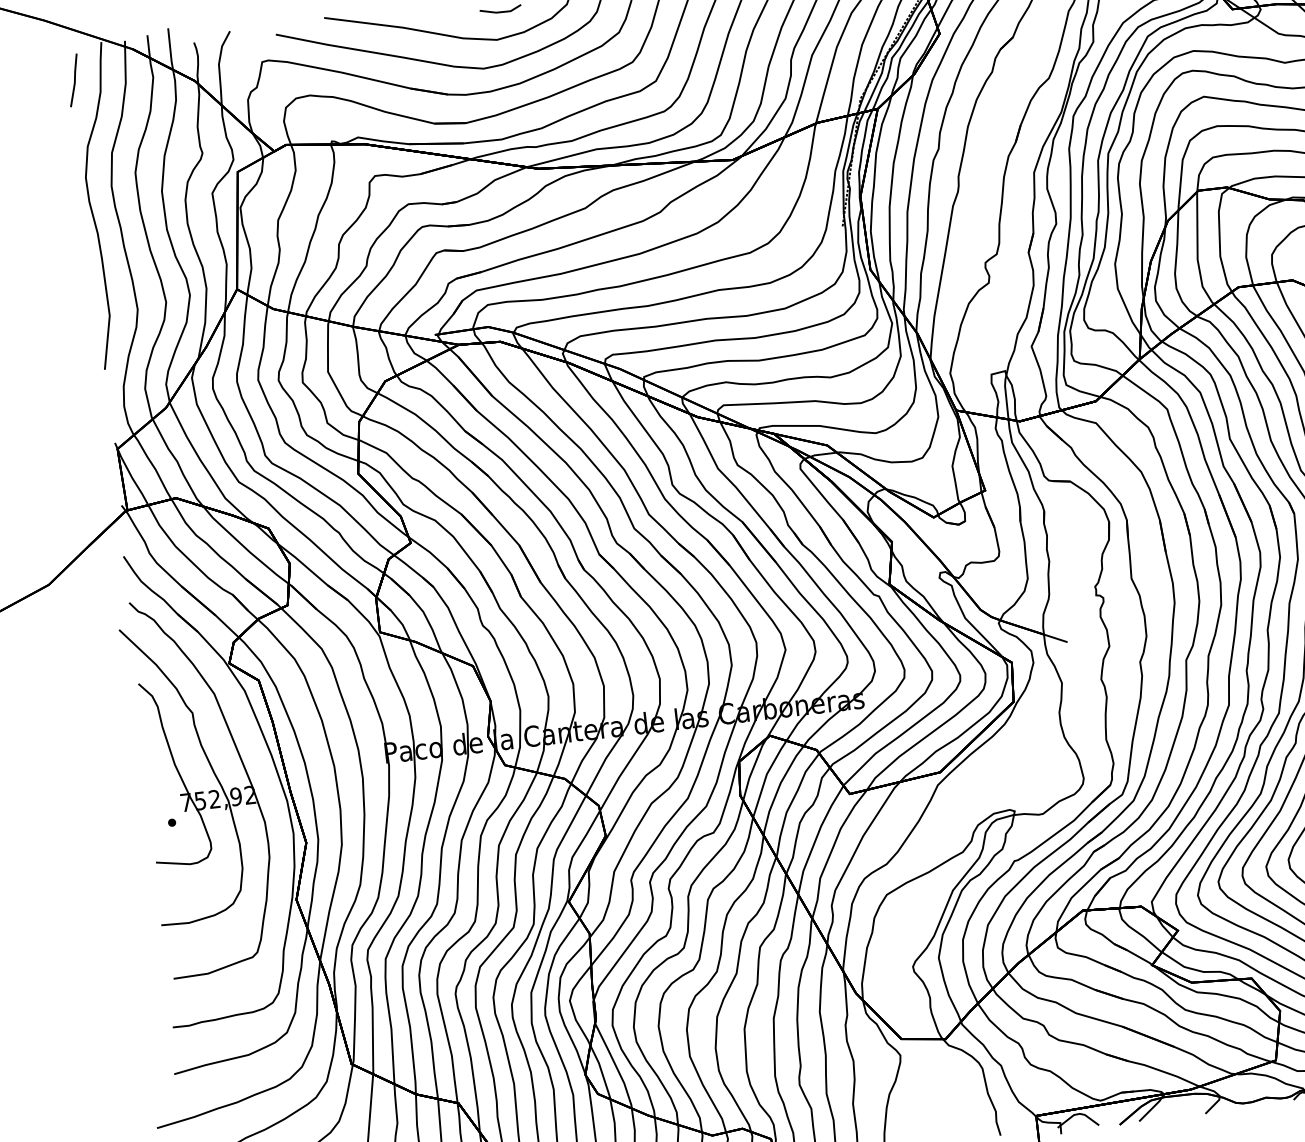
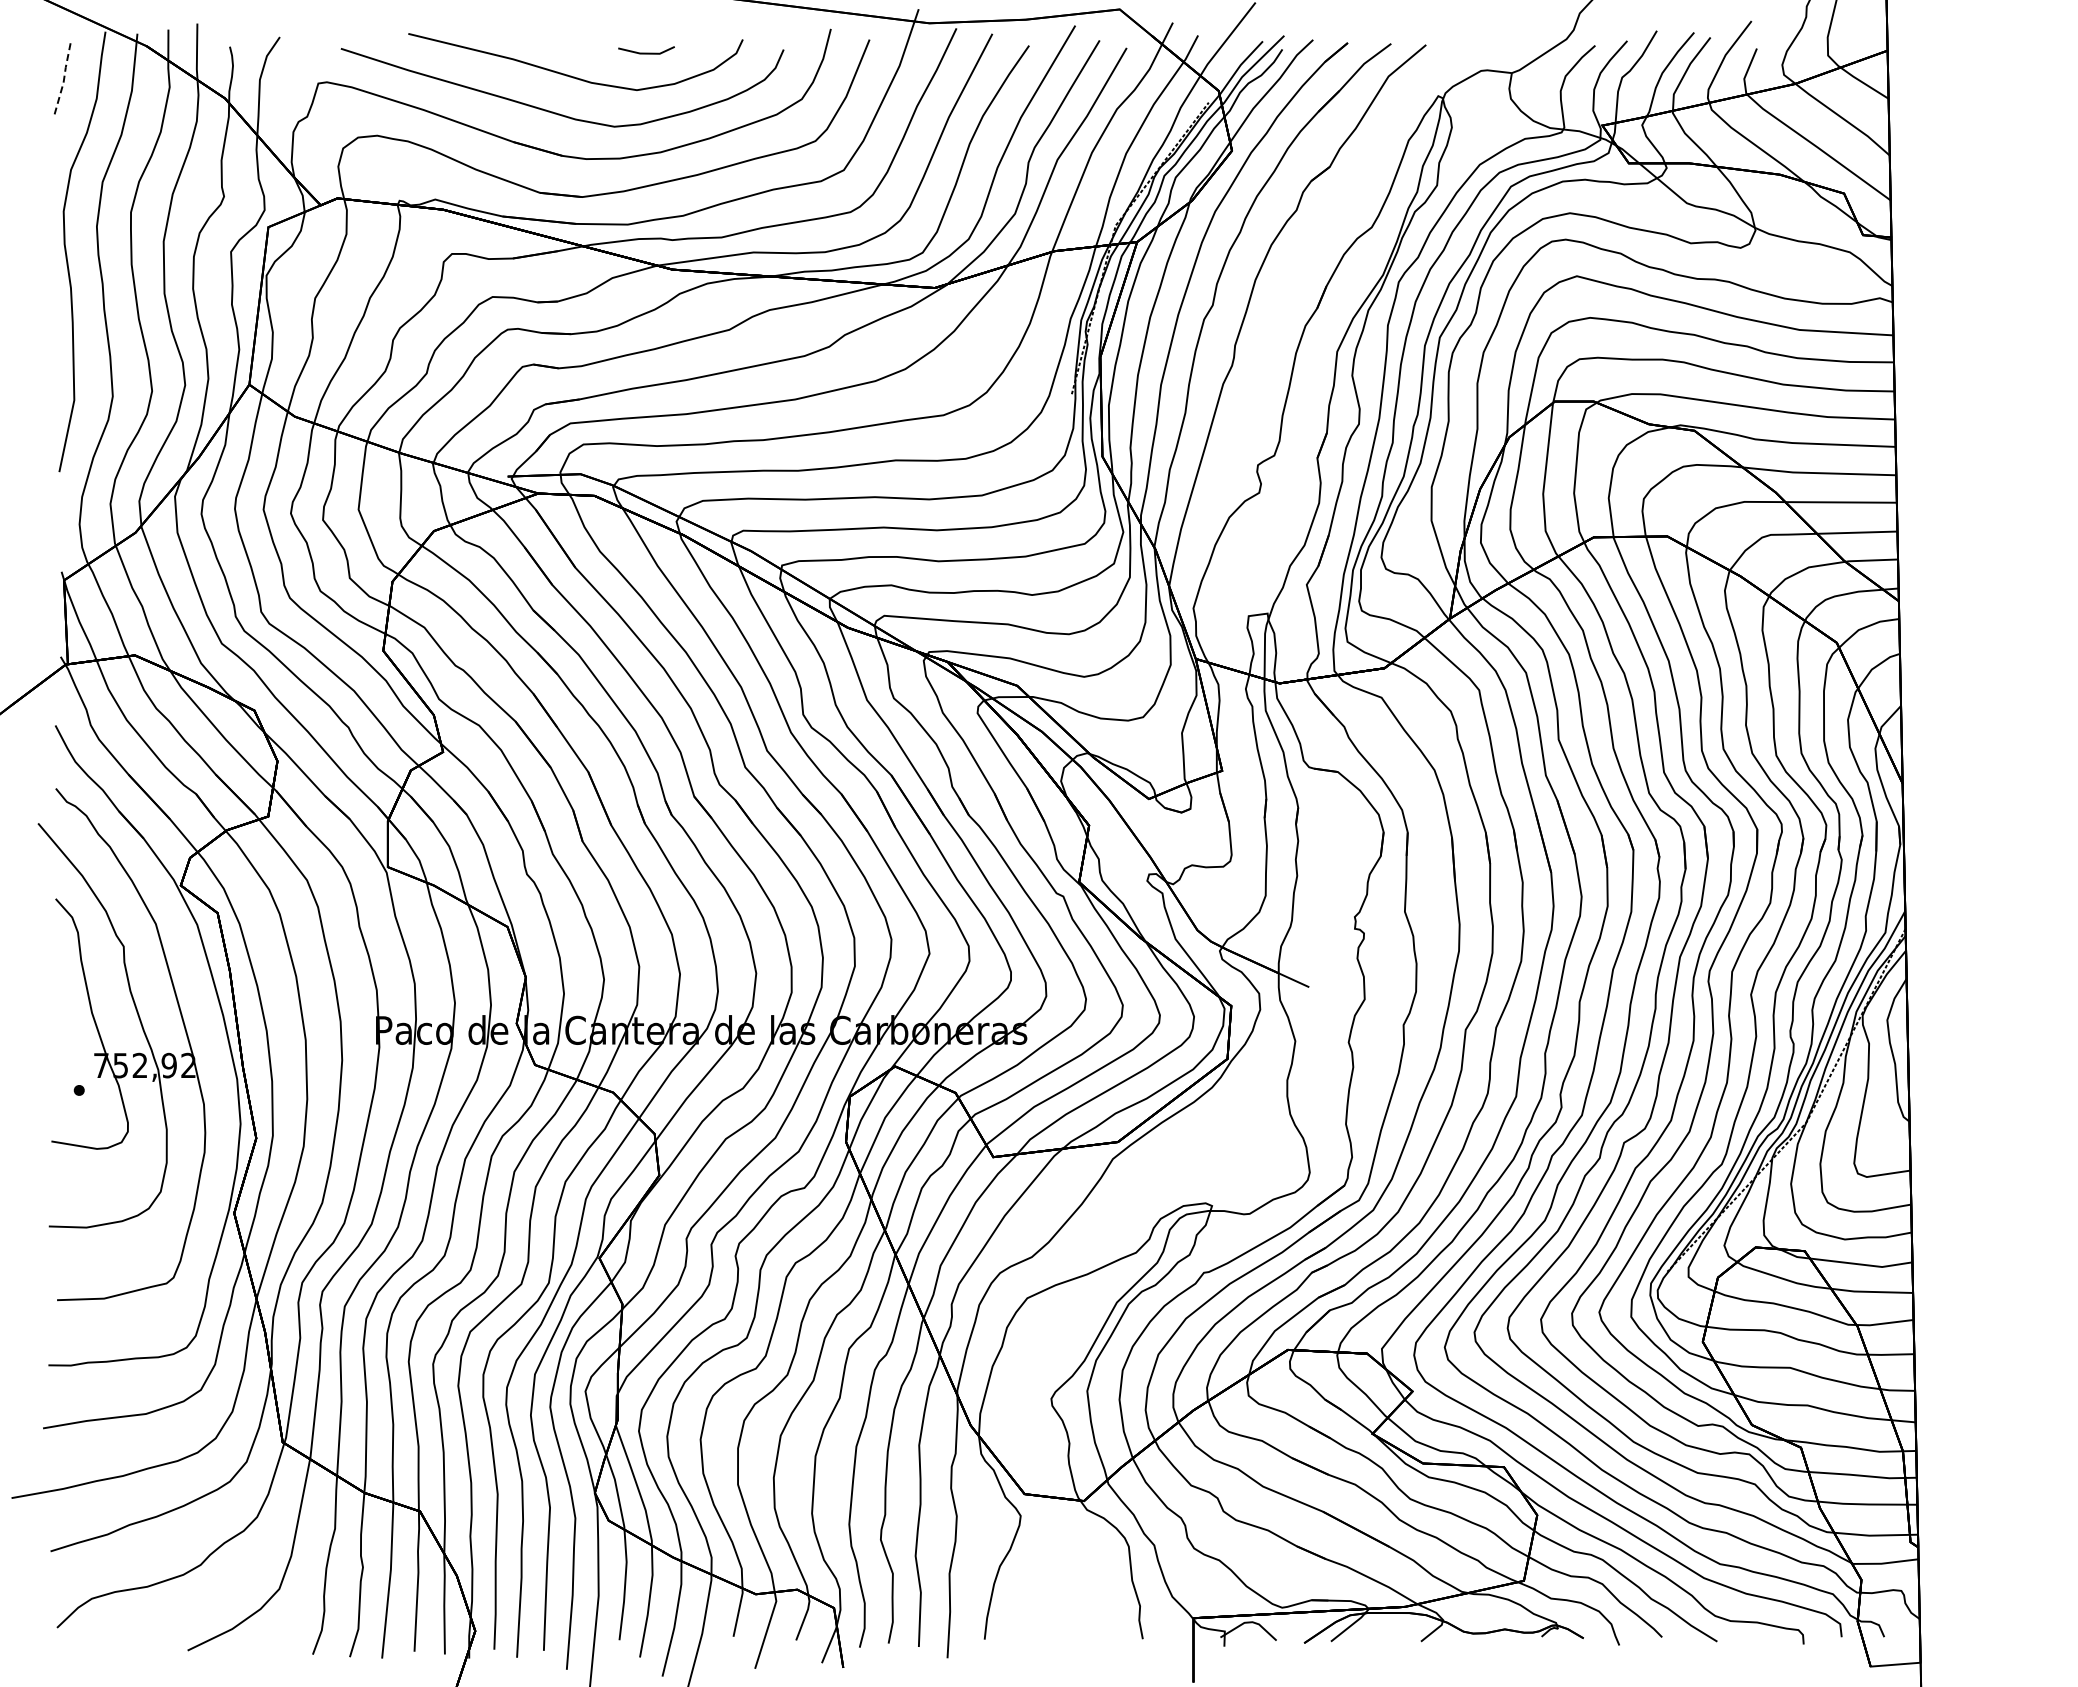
line: (75, 80) -> (64, 78), solid -> dashed

